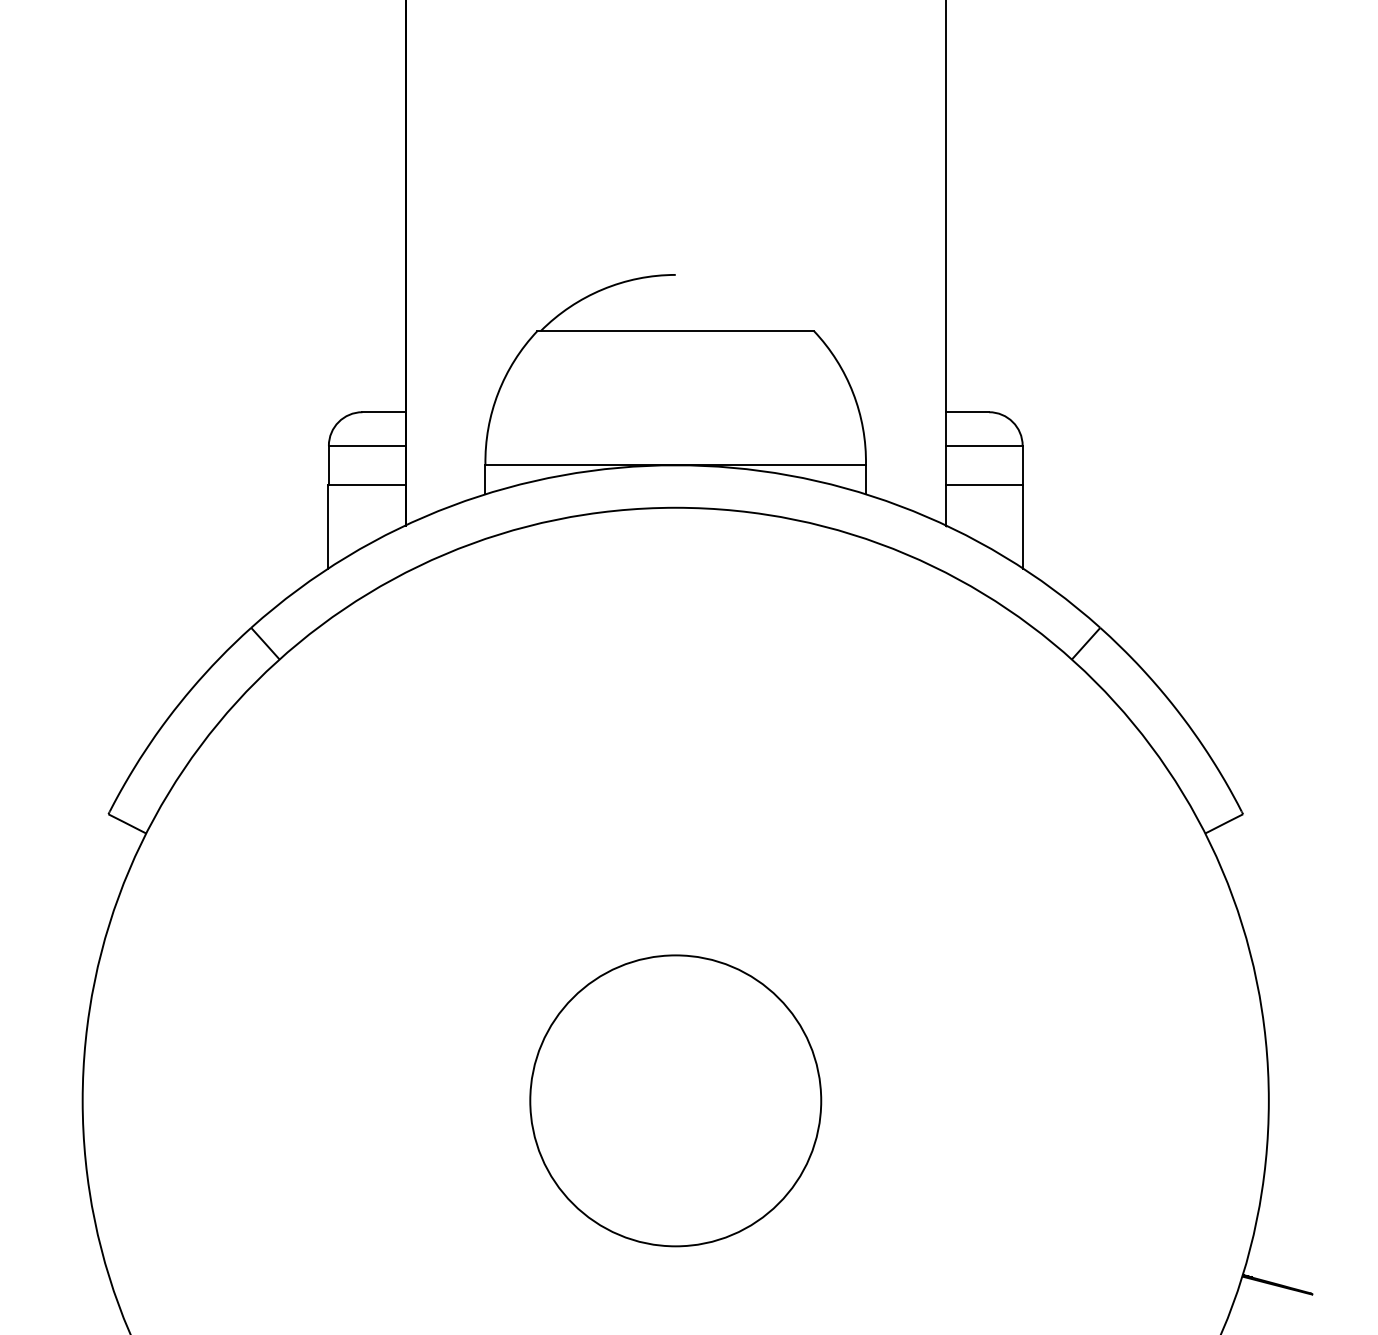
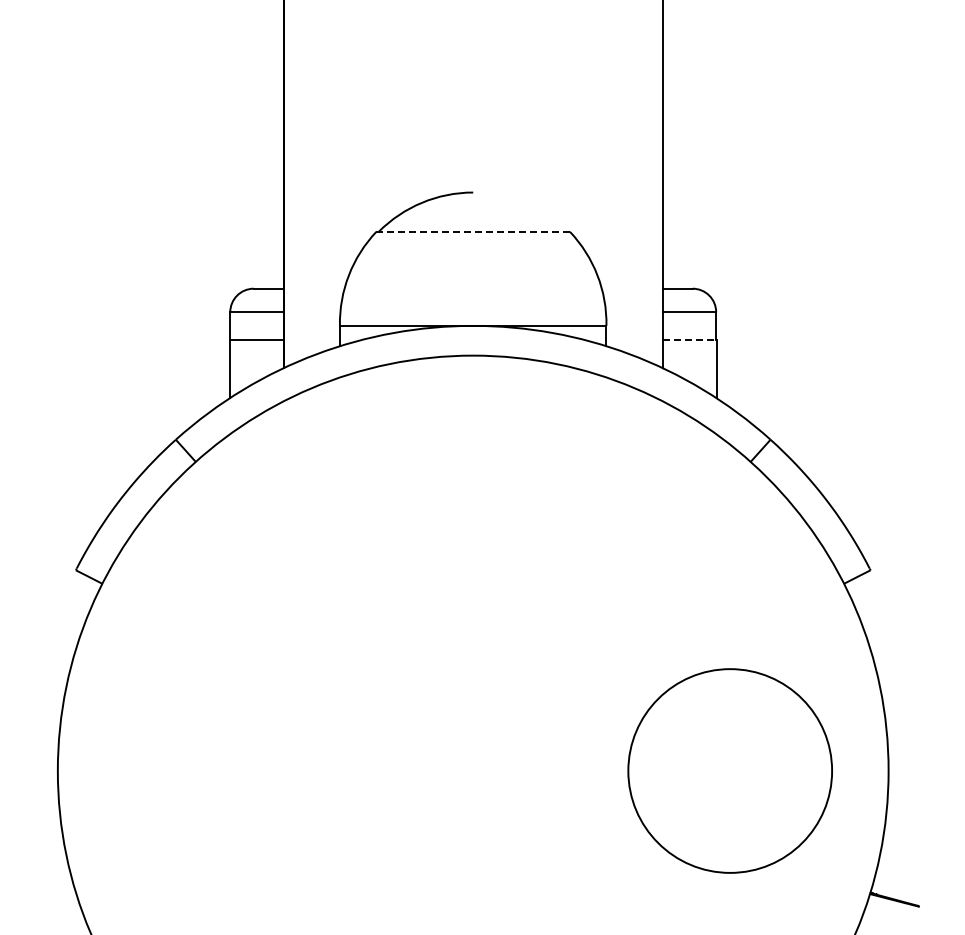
line: (676, 330) -> (473, 231), solid -> dashed
line: (985, 484) -> (690, 339), solid -> dashed
circle: (674, 1100) -> (729, 770), moved

